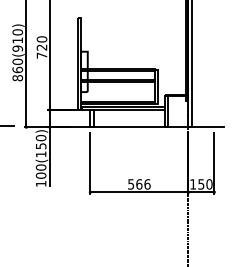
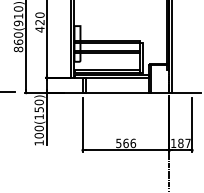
text: (41, 55) -> (39, 29), 720 -> 420
text: (205, 184) -> (184, 143), 150 -> 187

